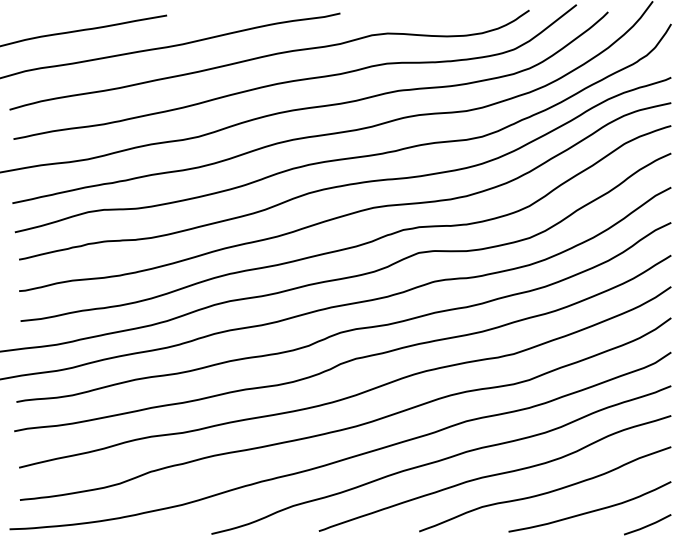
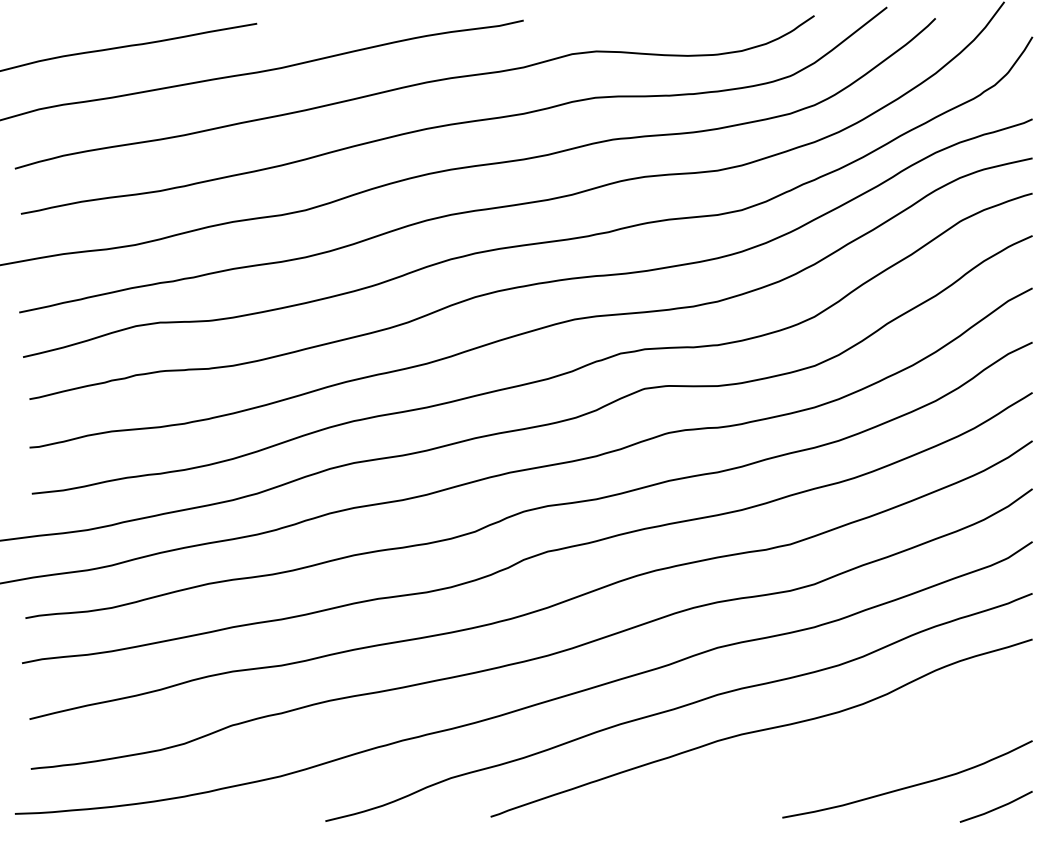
curve: (547, 491) -> (842, 755), removed

